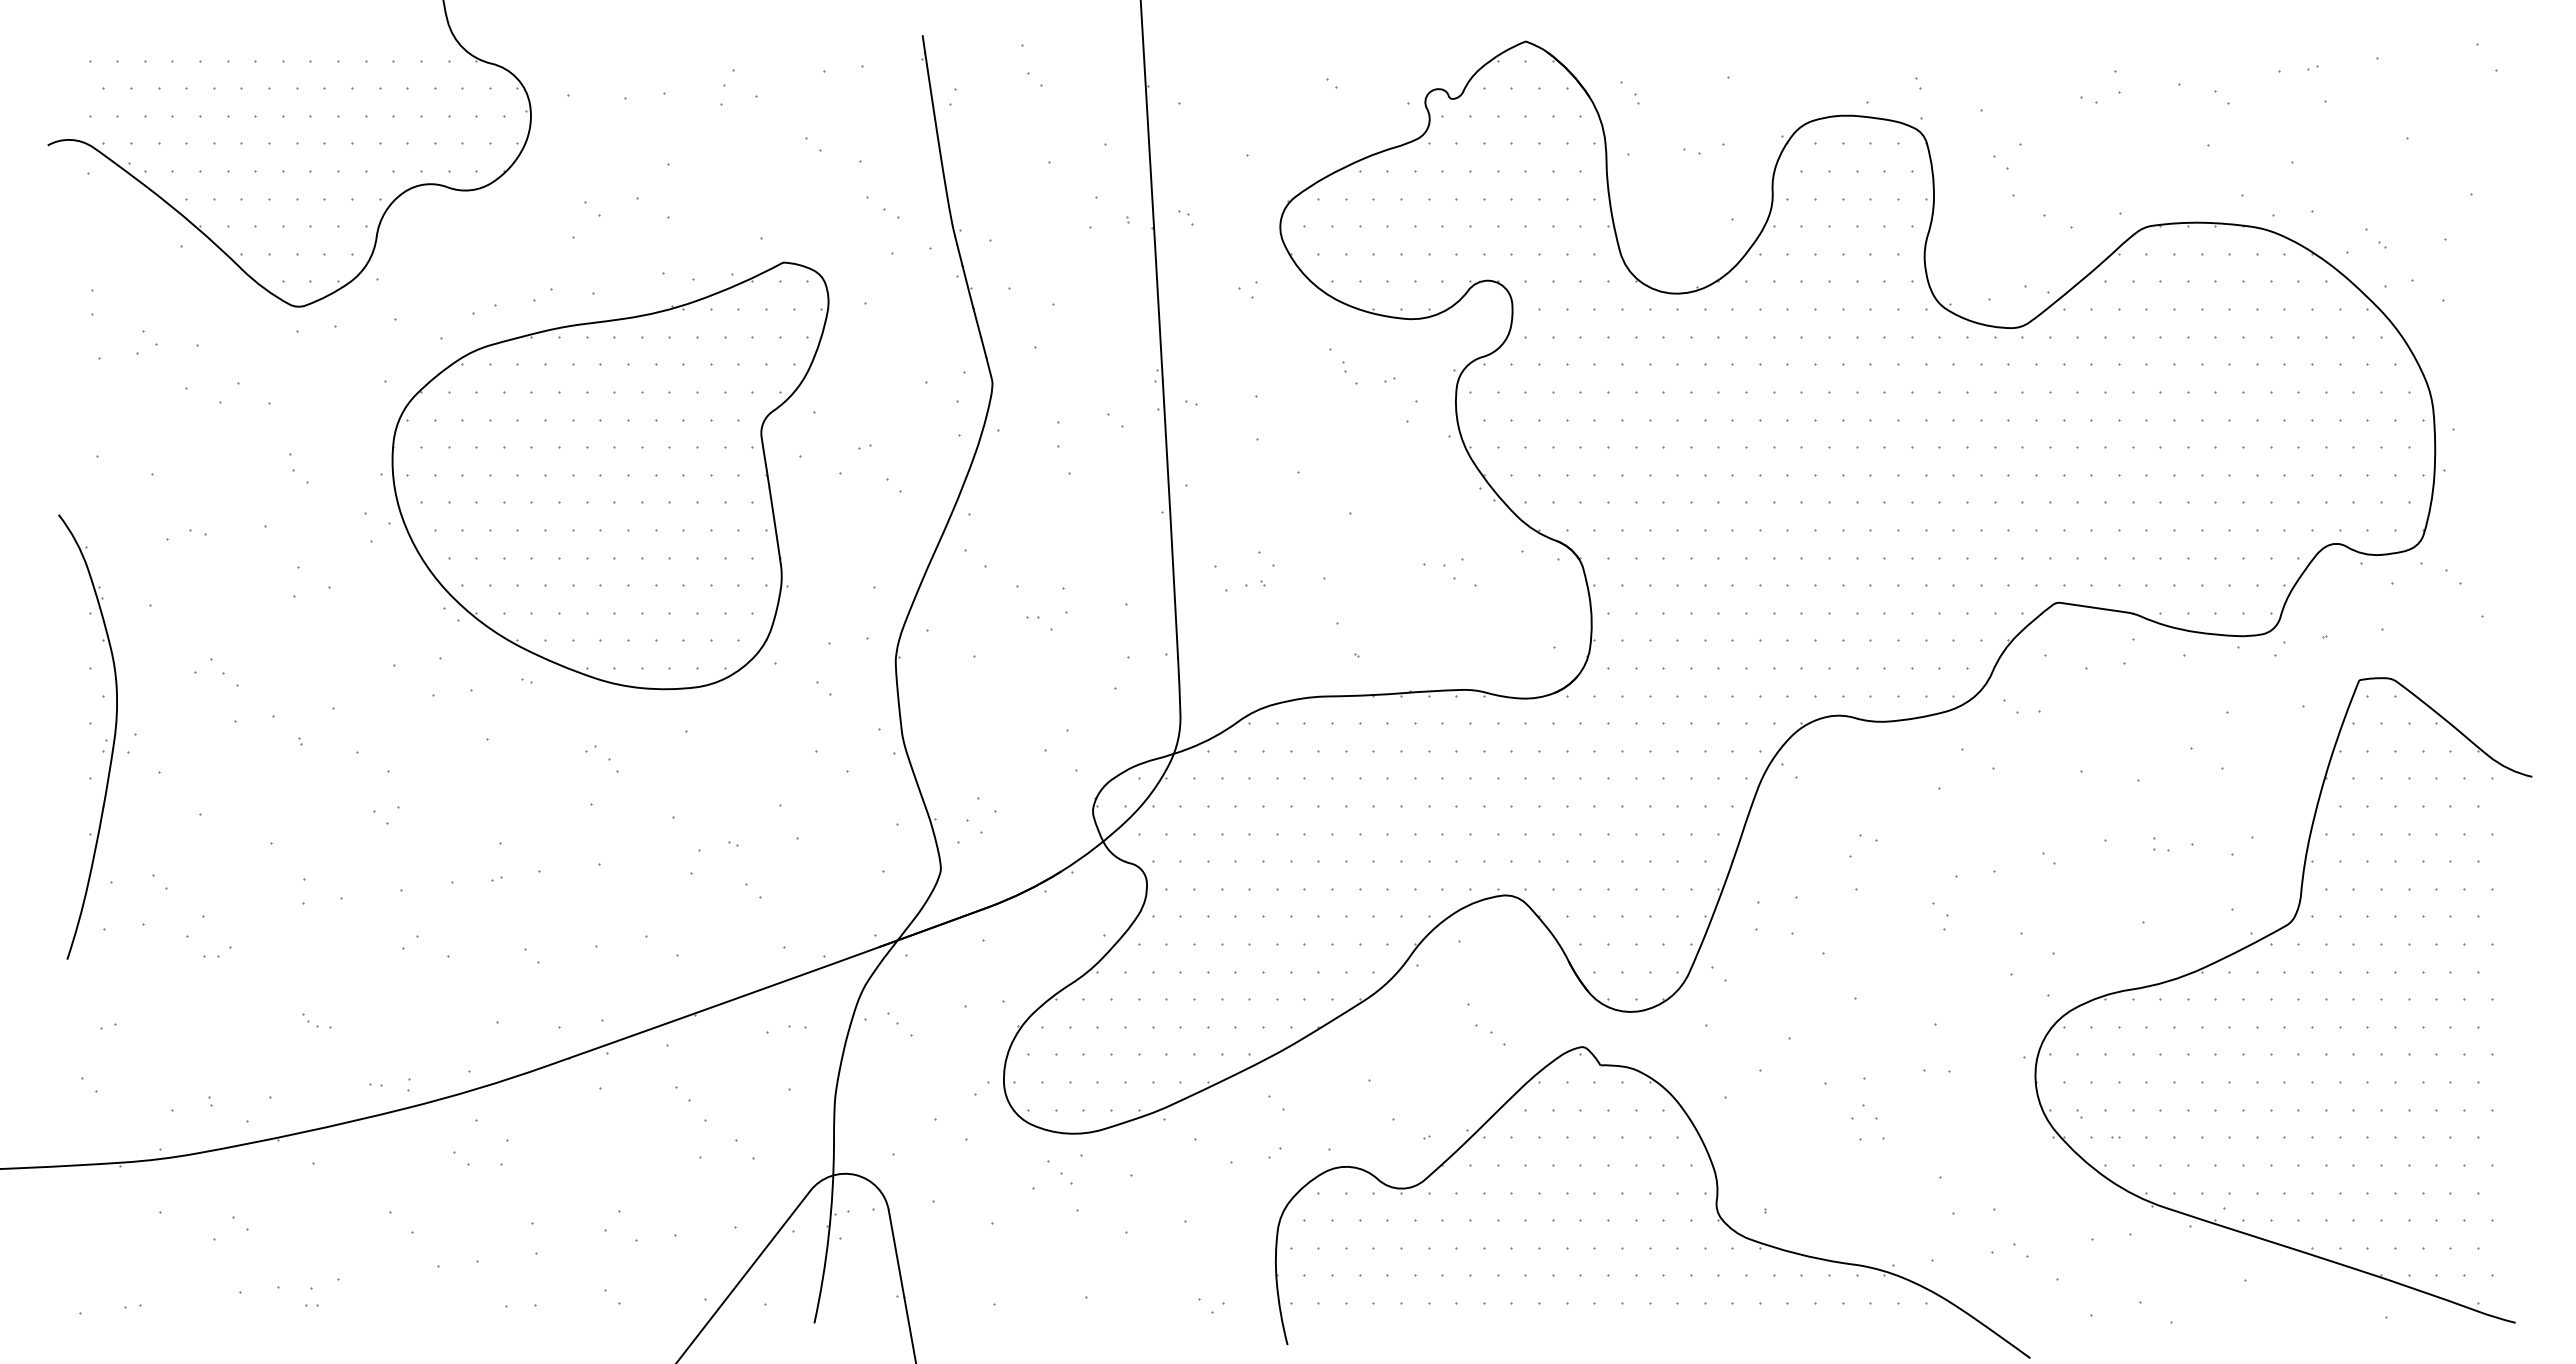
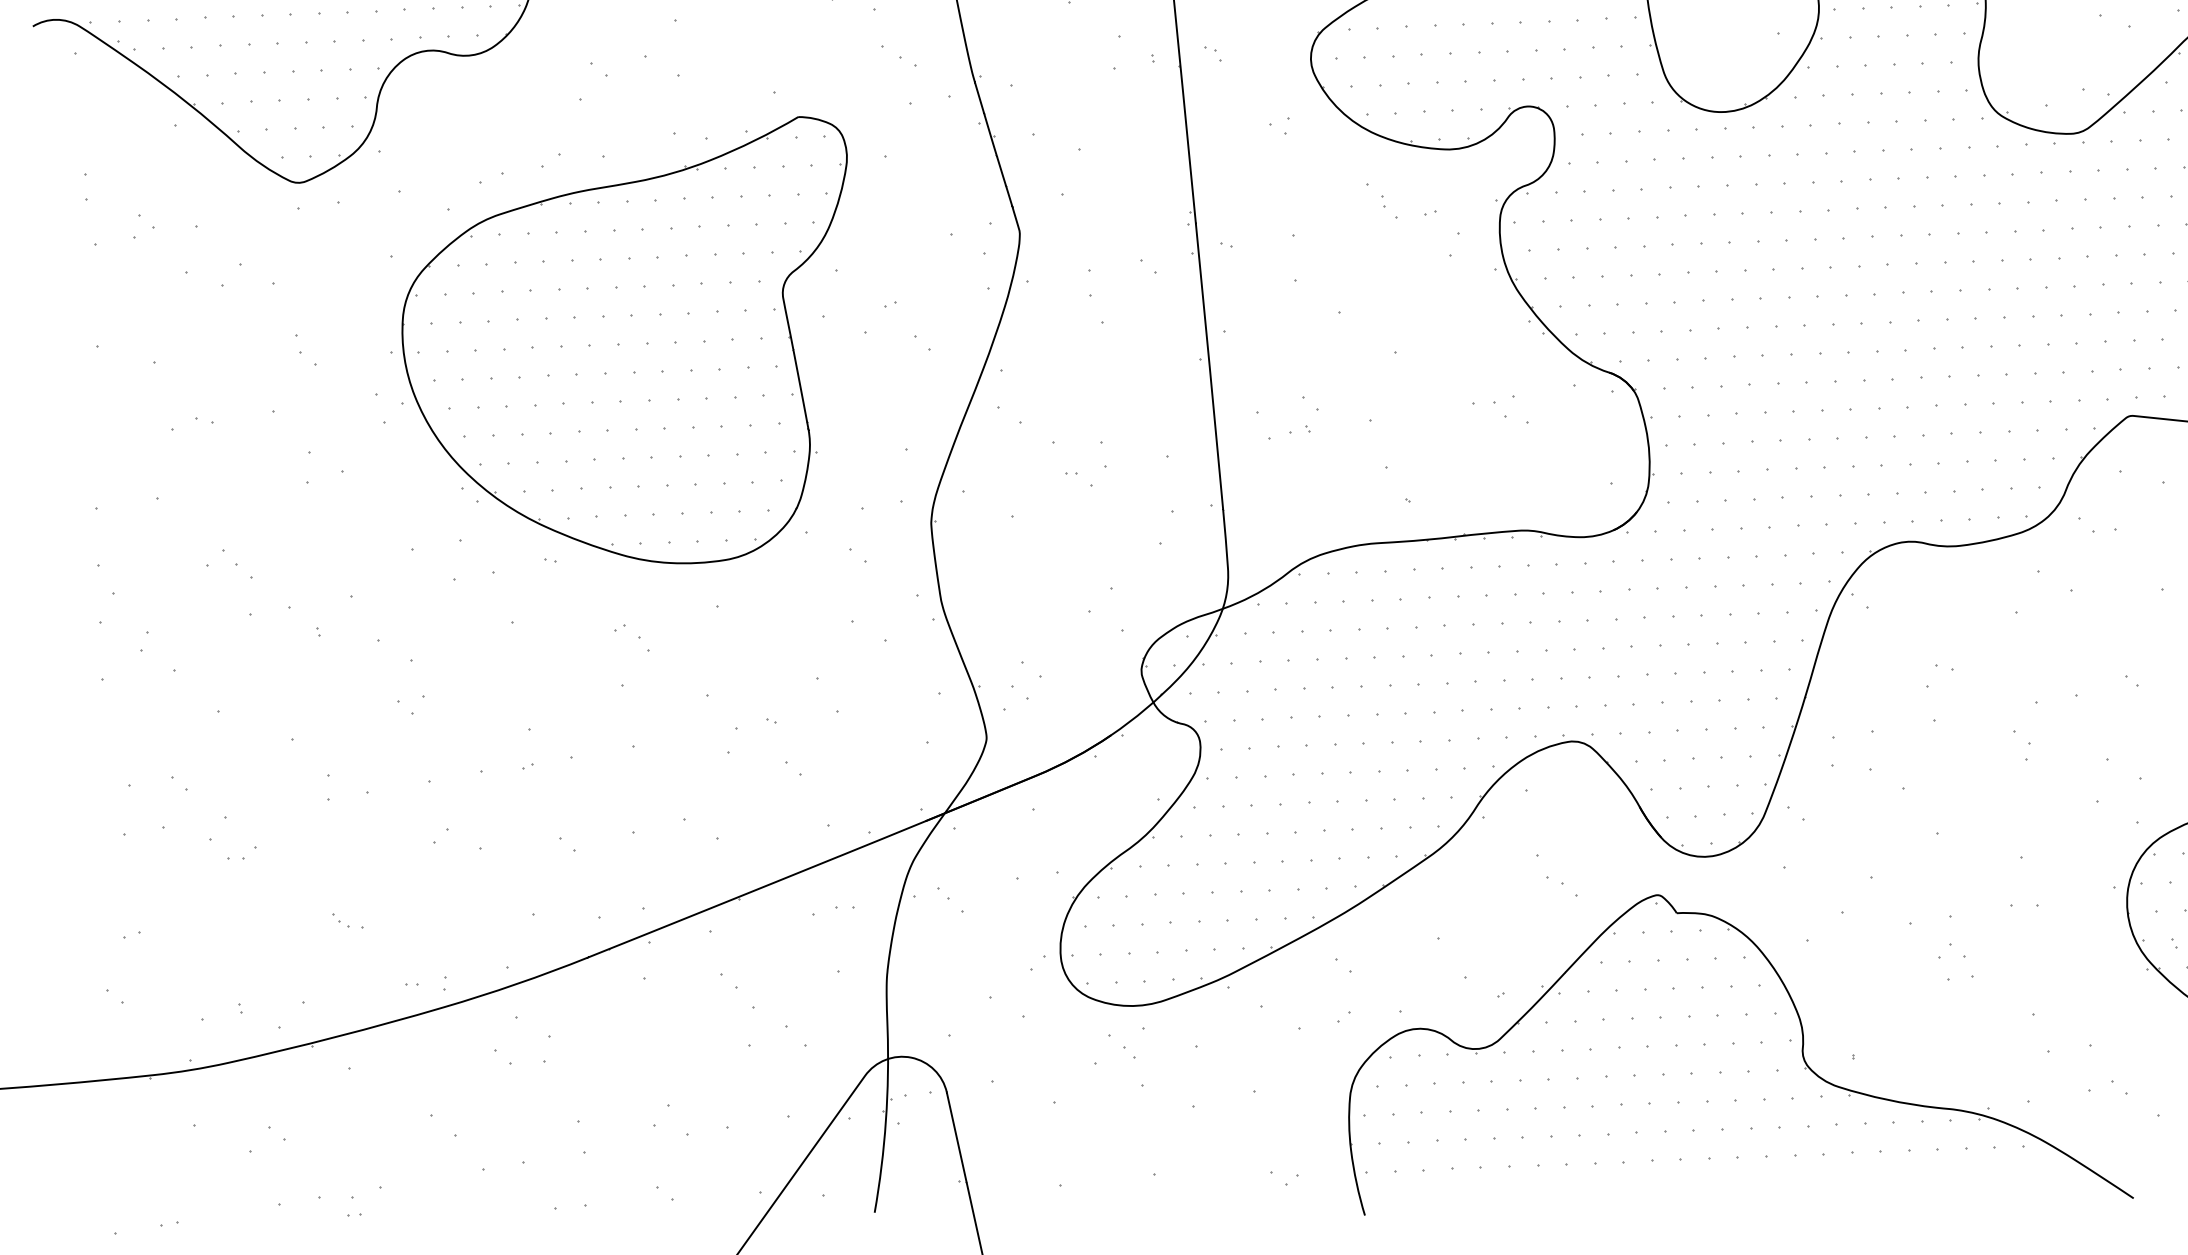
part: (105, 740) -> (117, 639), removed

